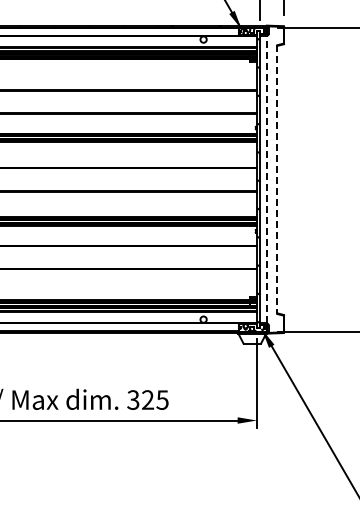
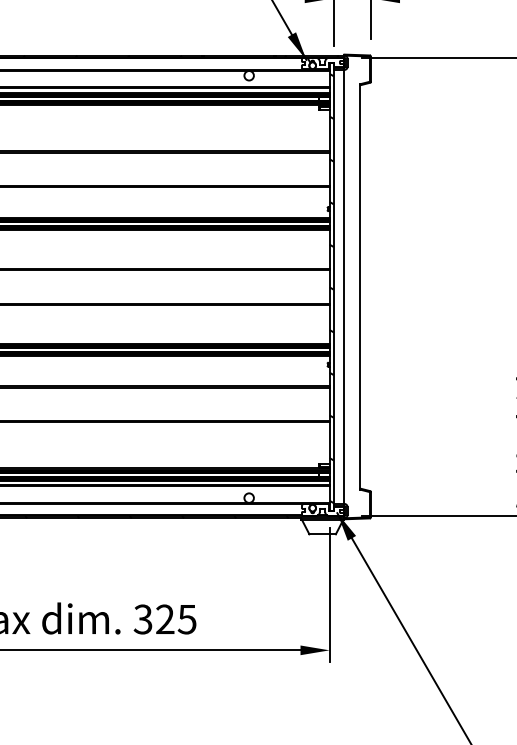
line: (266, 179) -> (344, 286), dashed -> solid
line: (277, 180) -> (360, 288), dashed -> solid

